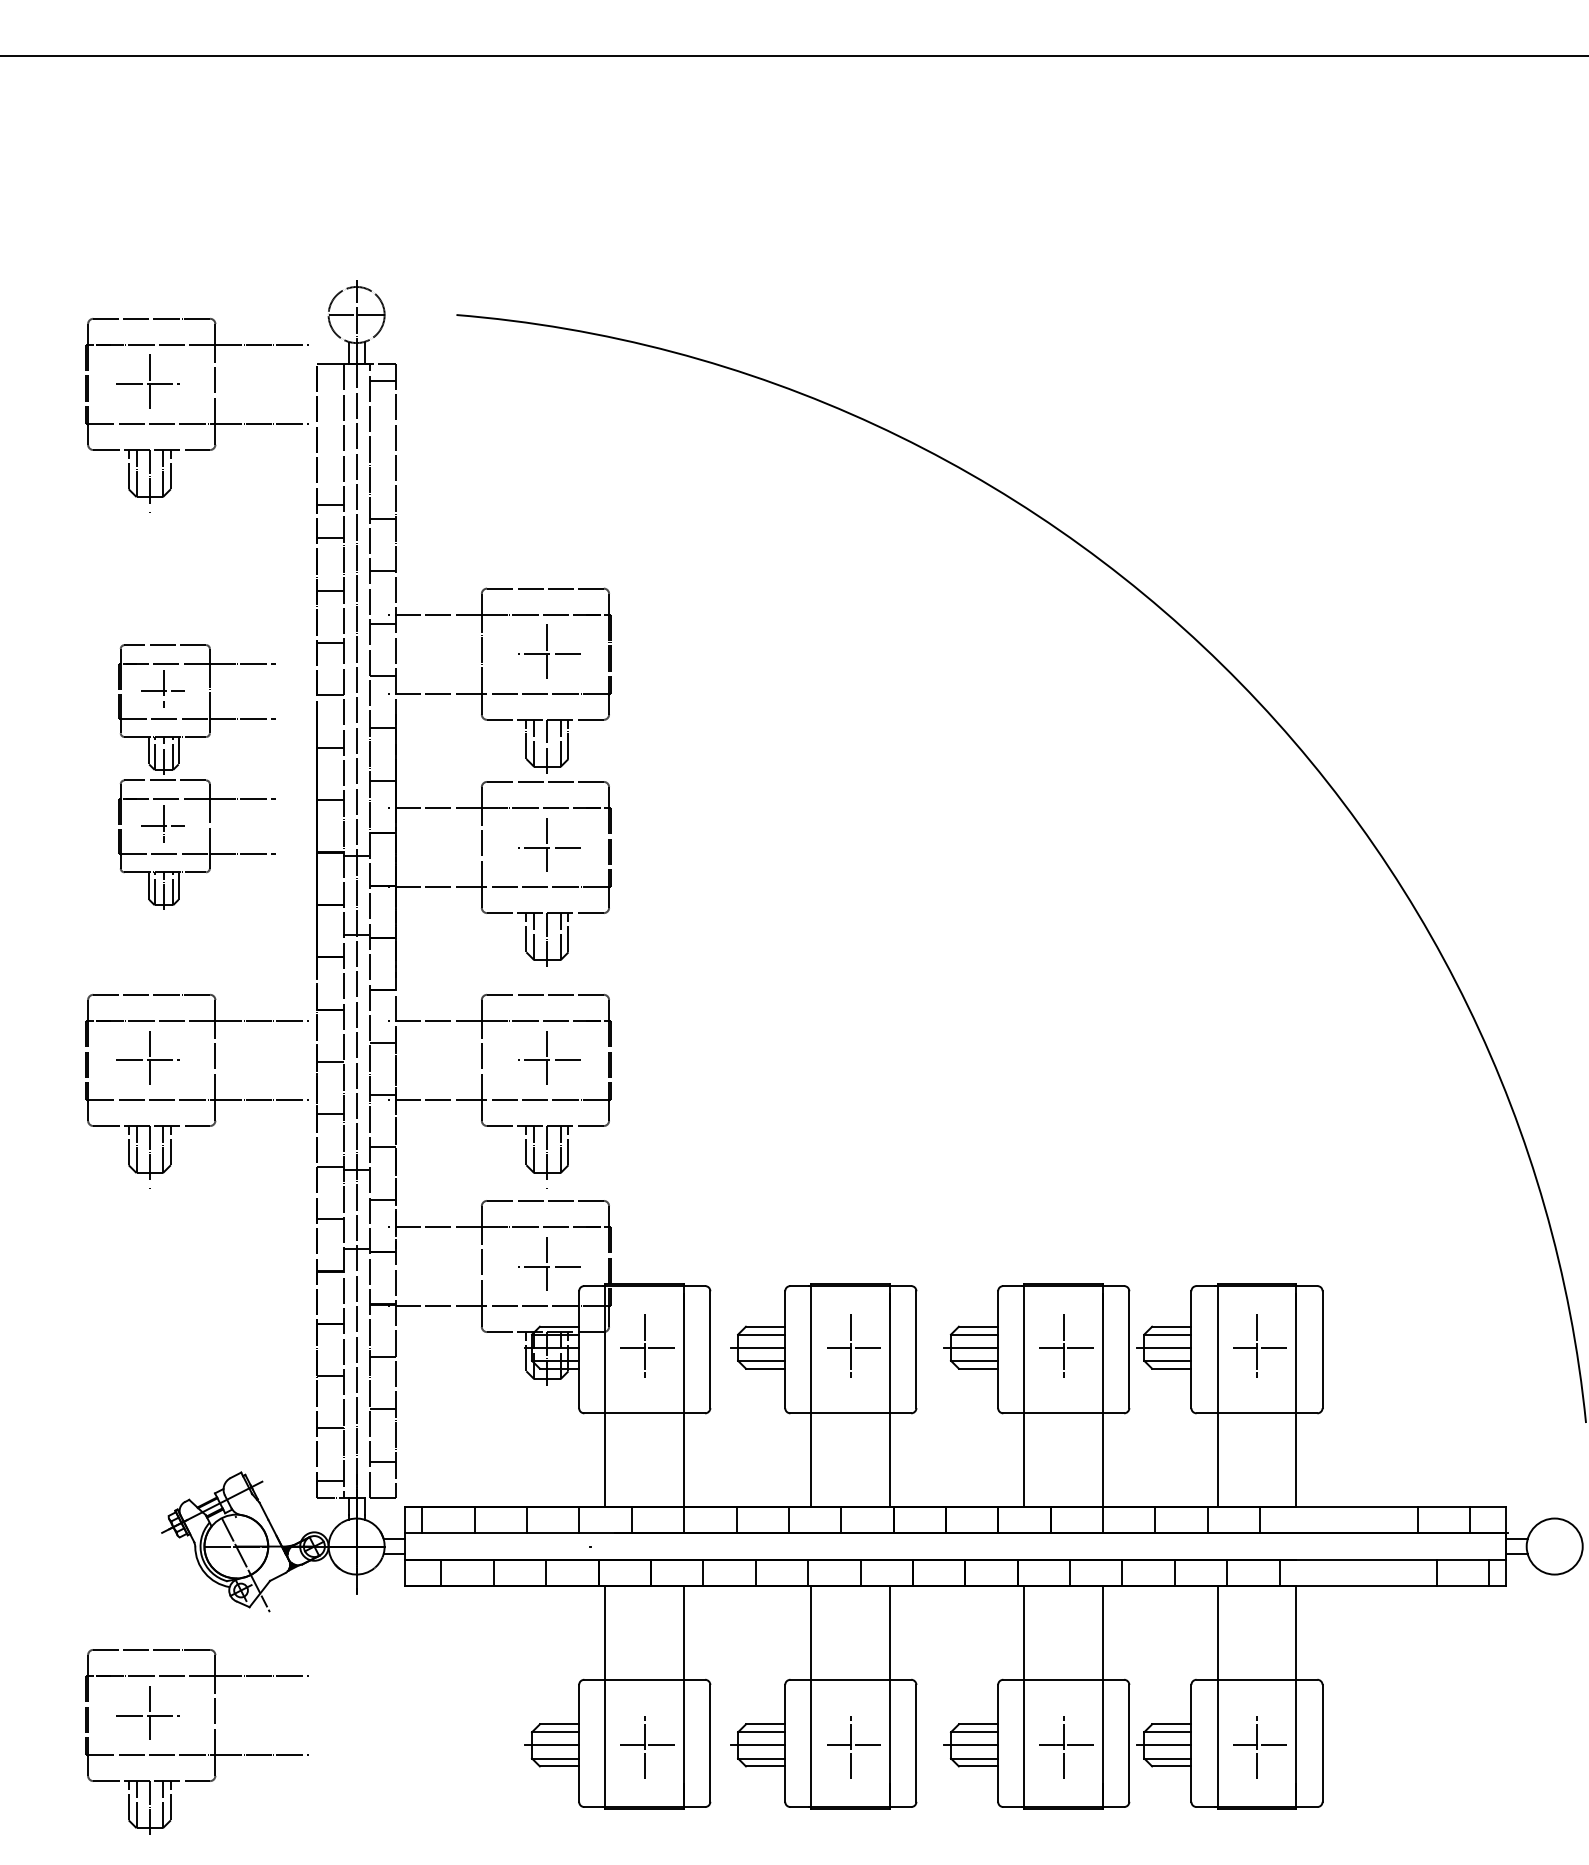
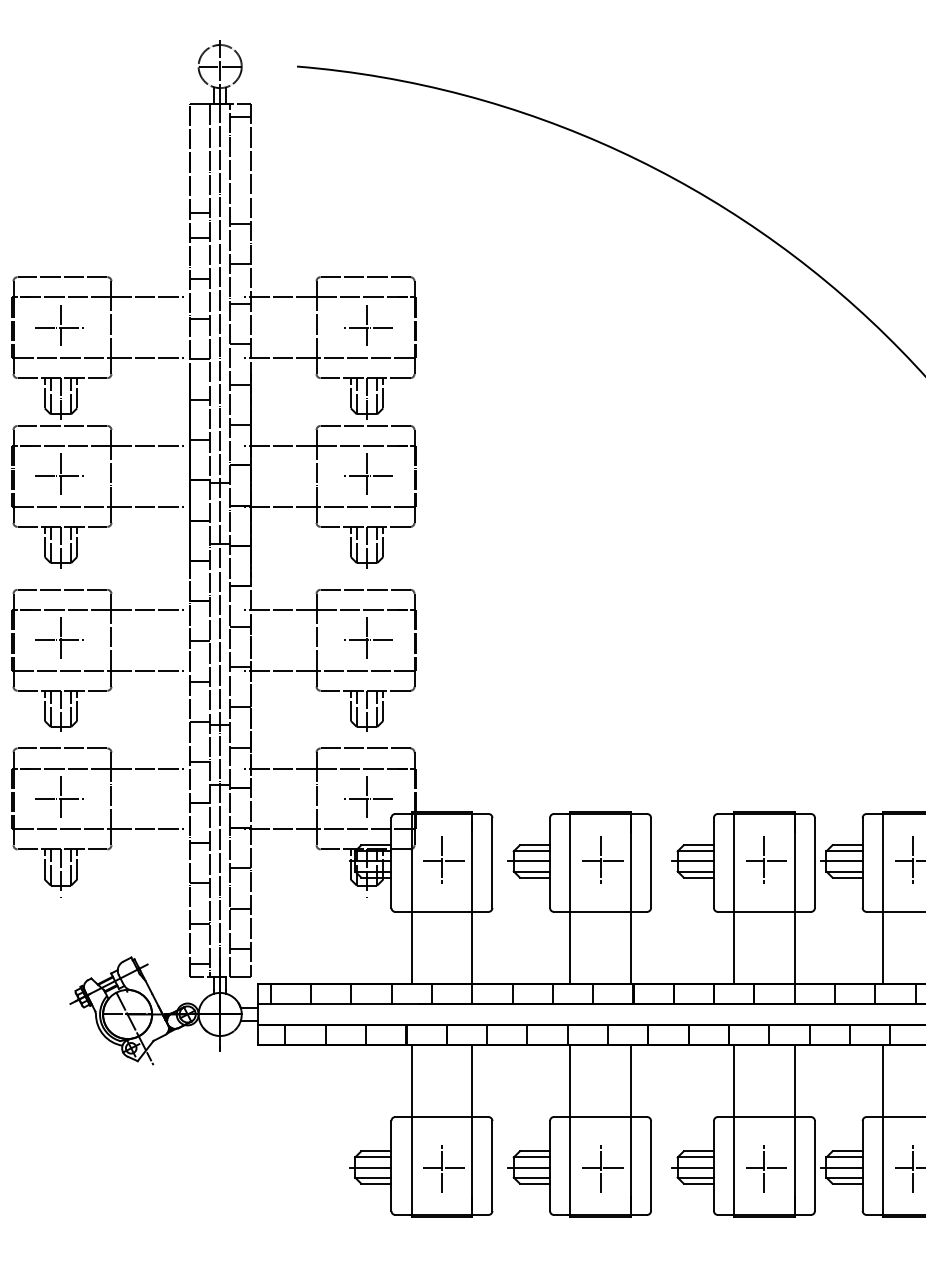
part: (196, 423) -> (96, 150), removed
part: (196, 776) -> (96, 421), size x1.43
part: (196, 1754) -> (96, 828), moved

